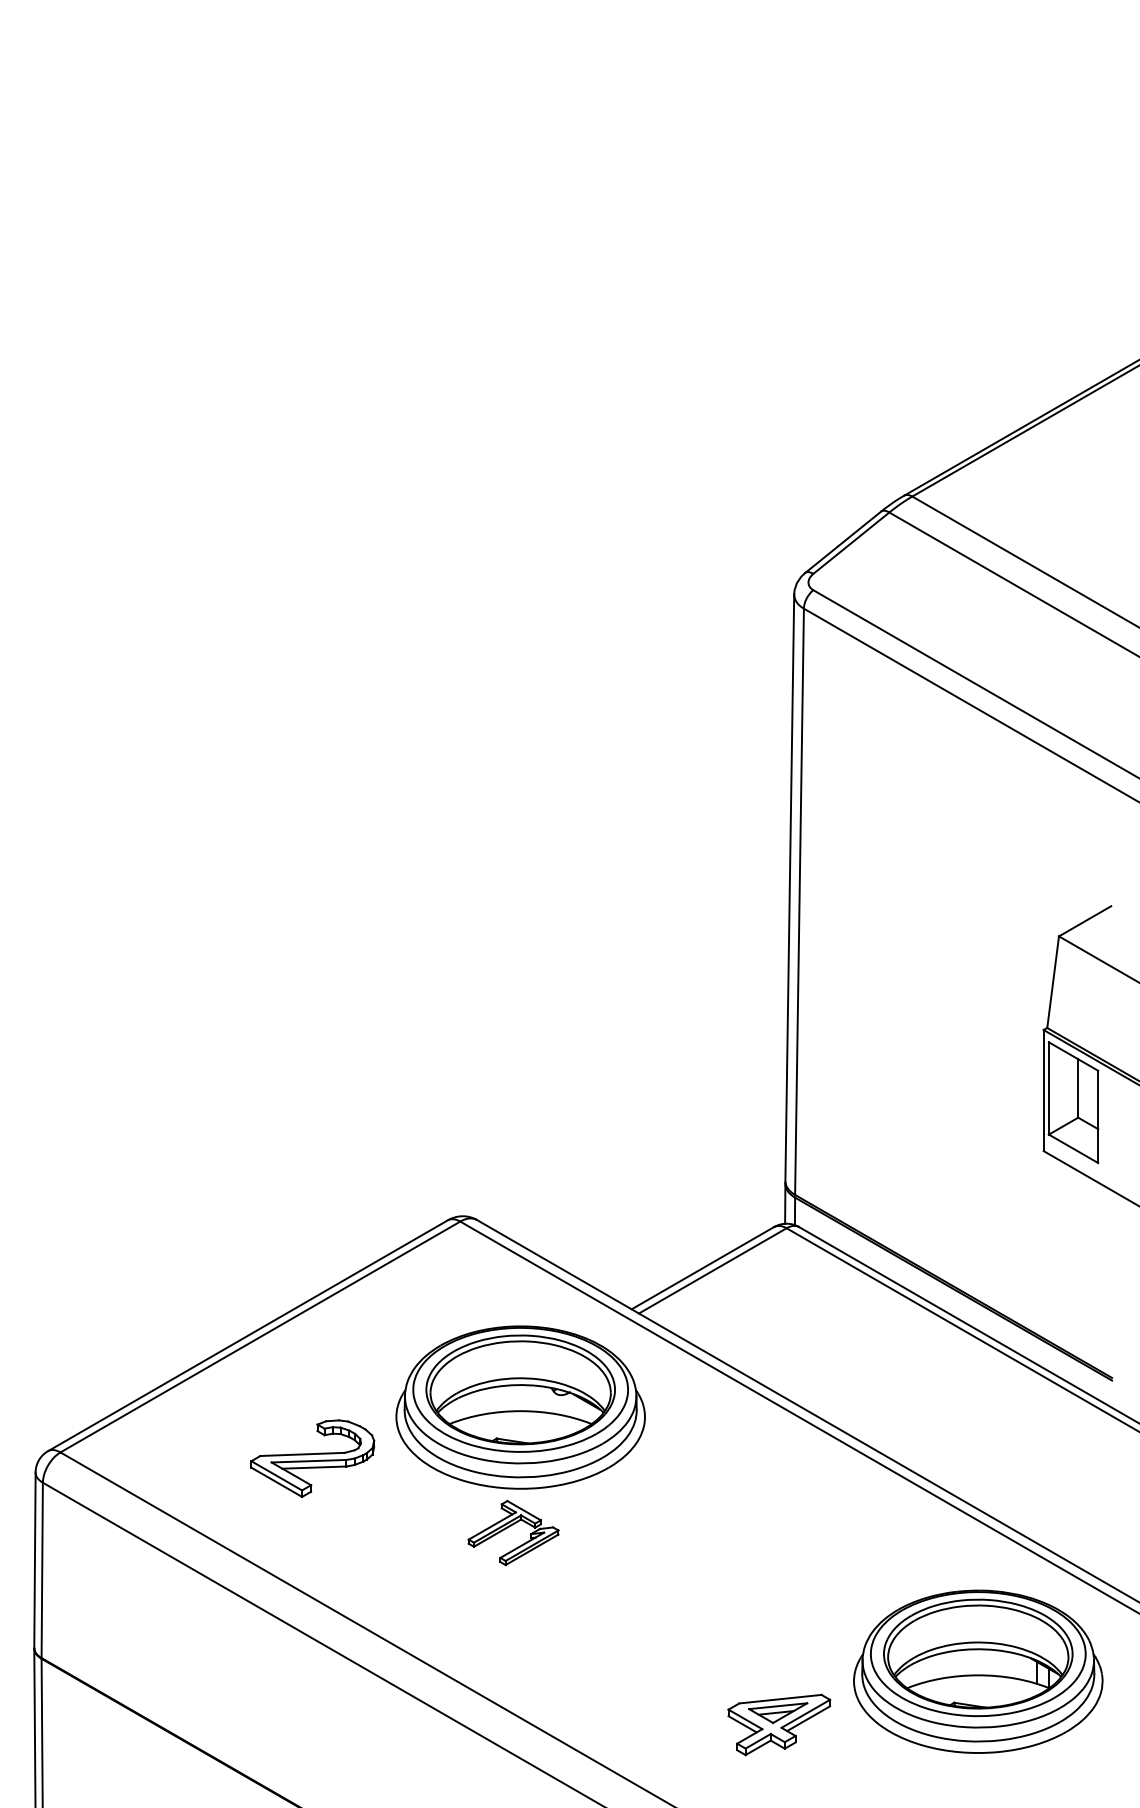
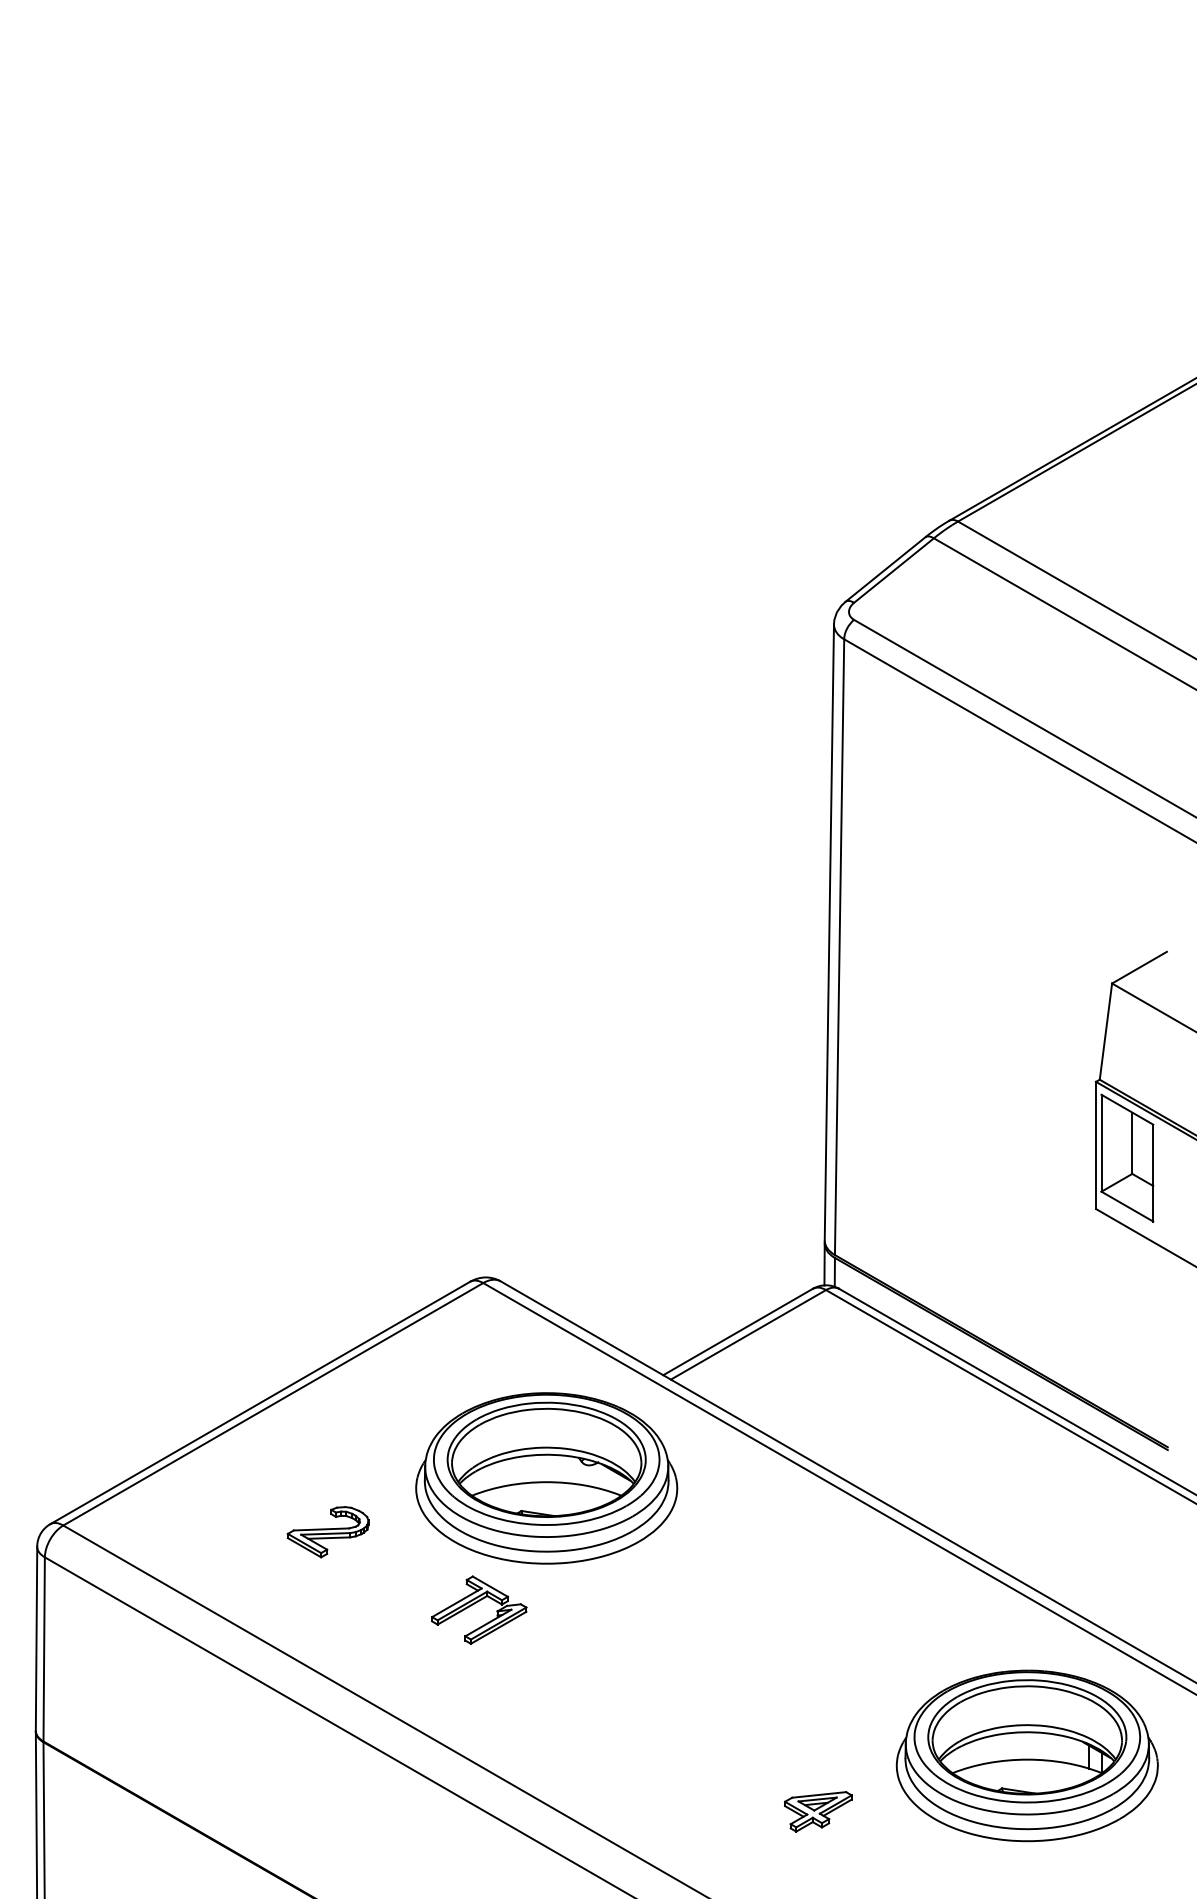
part: (311, 1459) -> (327, 1532), size x0.62
part: (510, 1526) -> (476, 1603), moved
part: (779, 1724) -> (818, 1811), size x0.62

